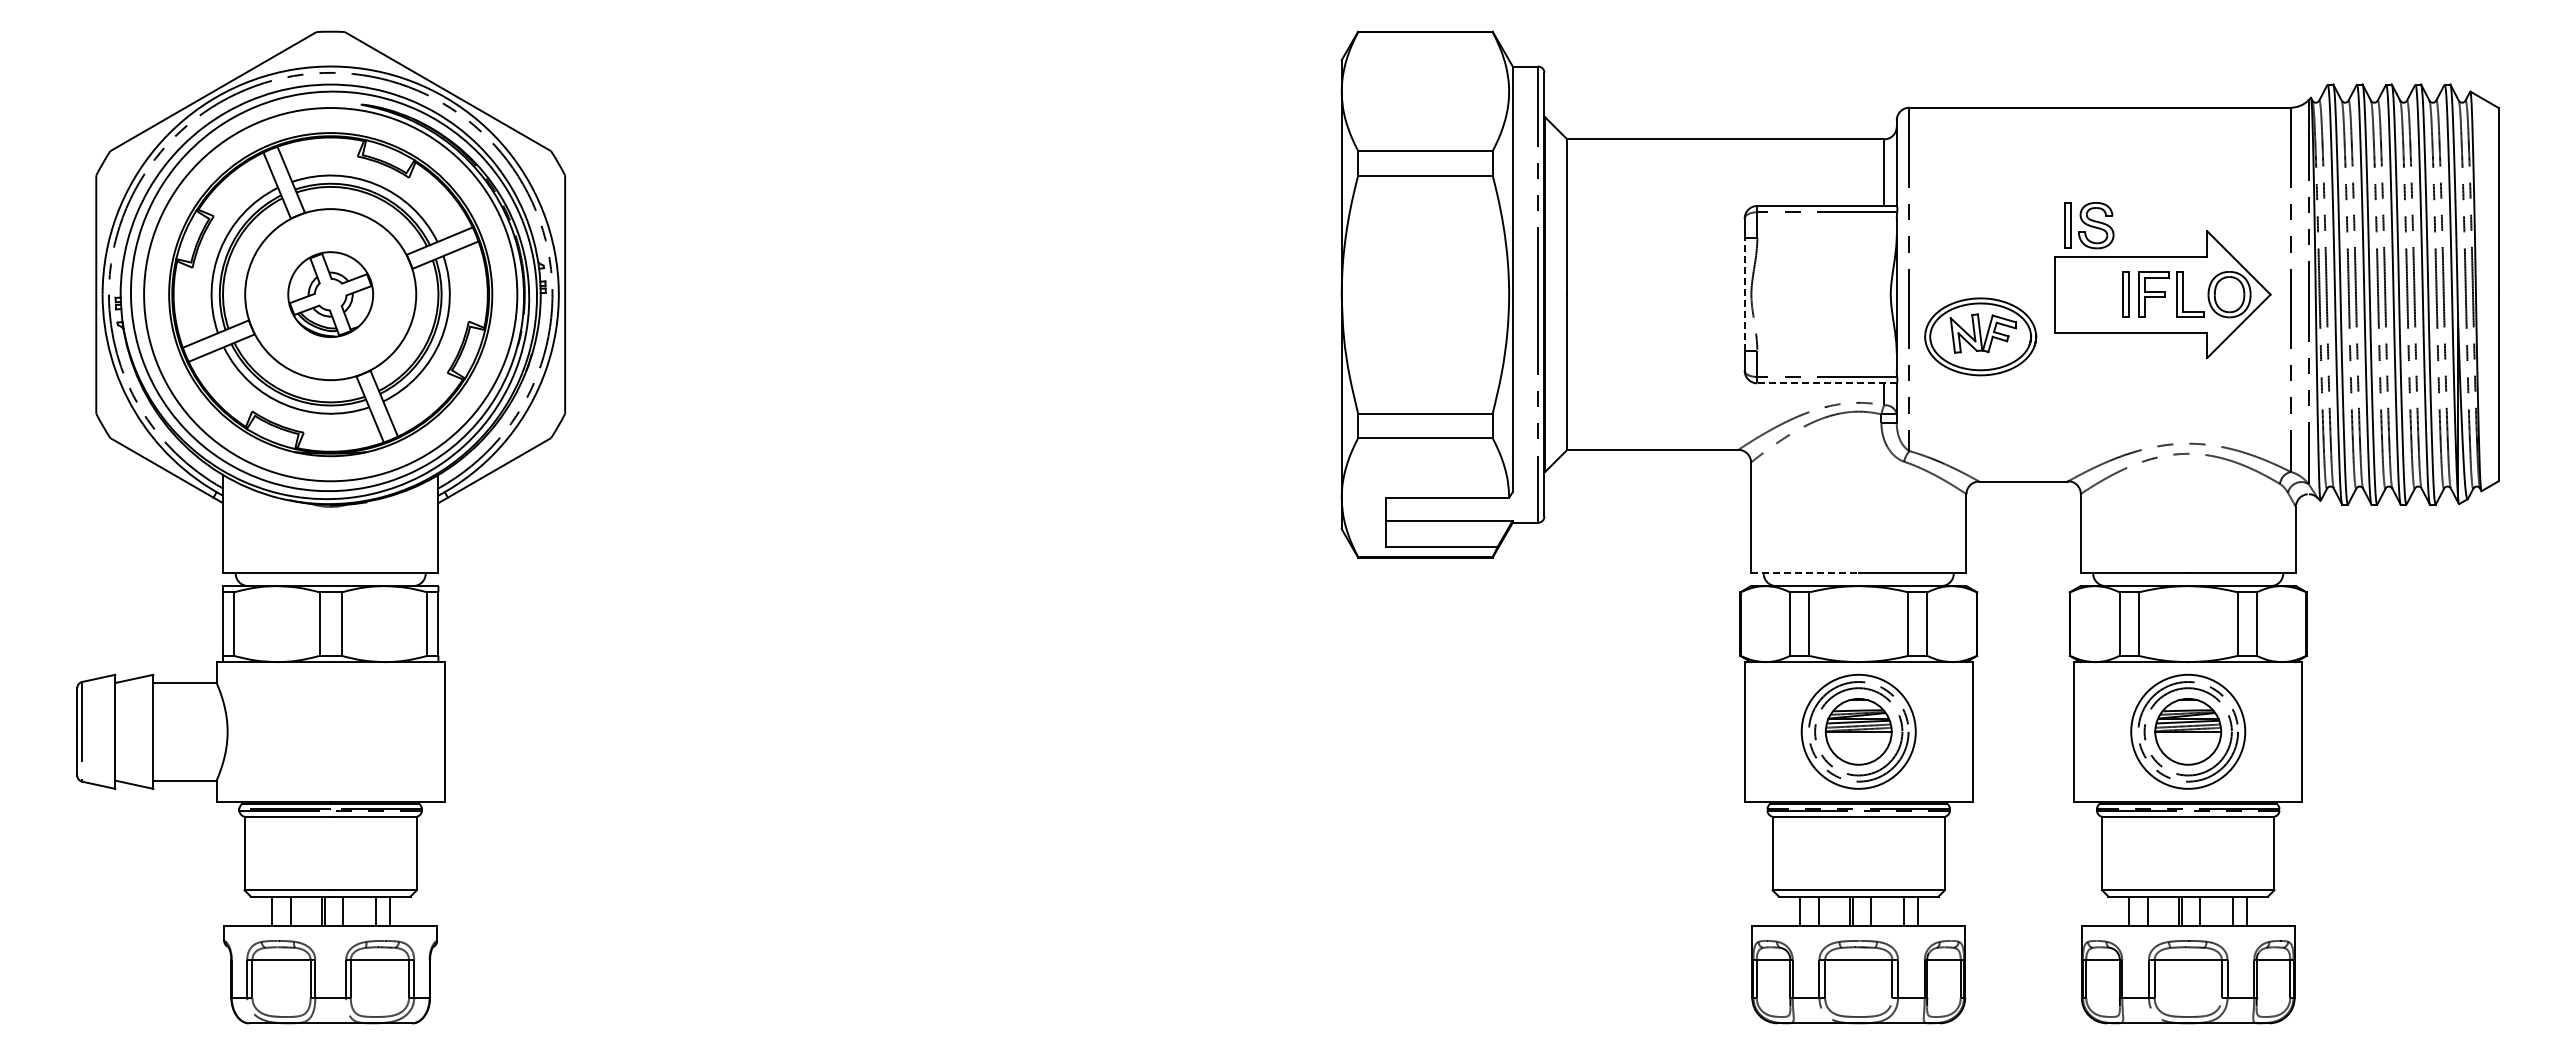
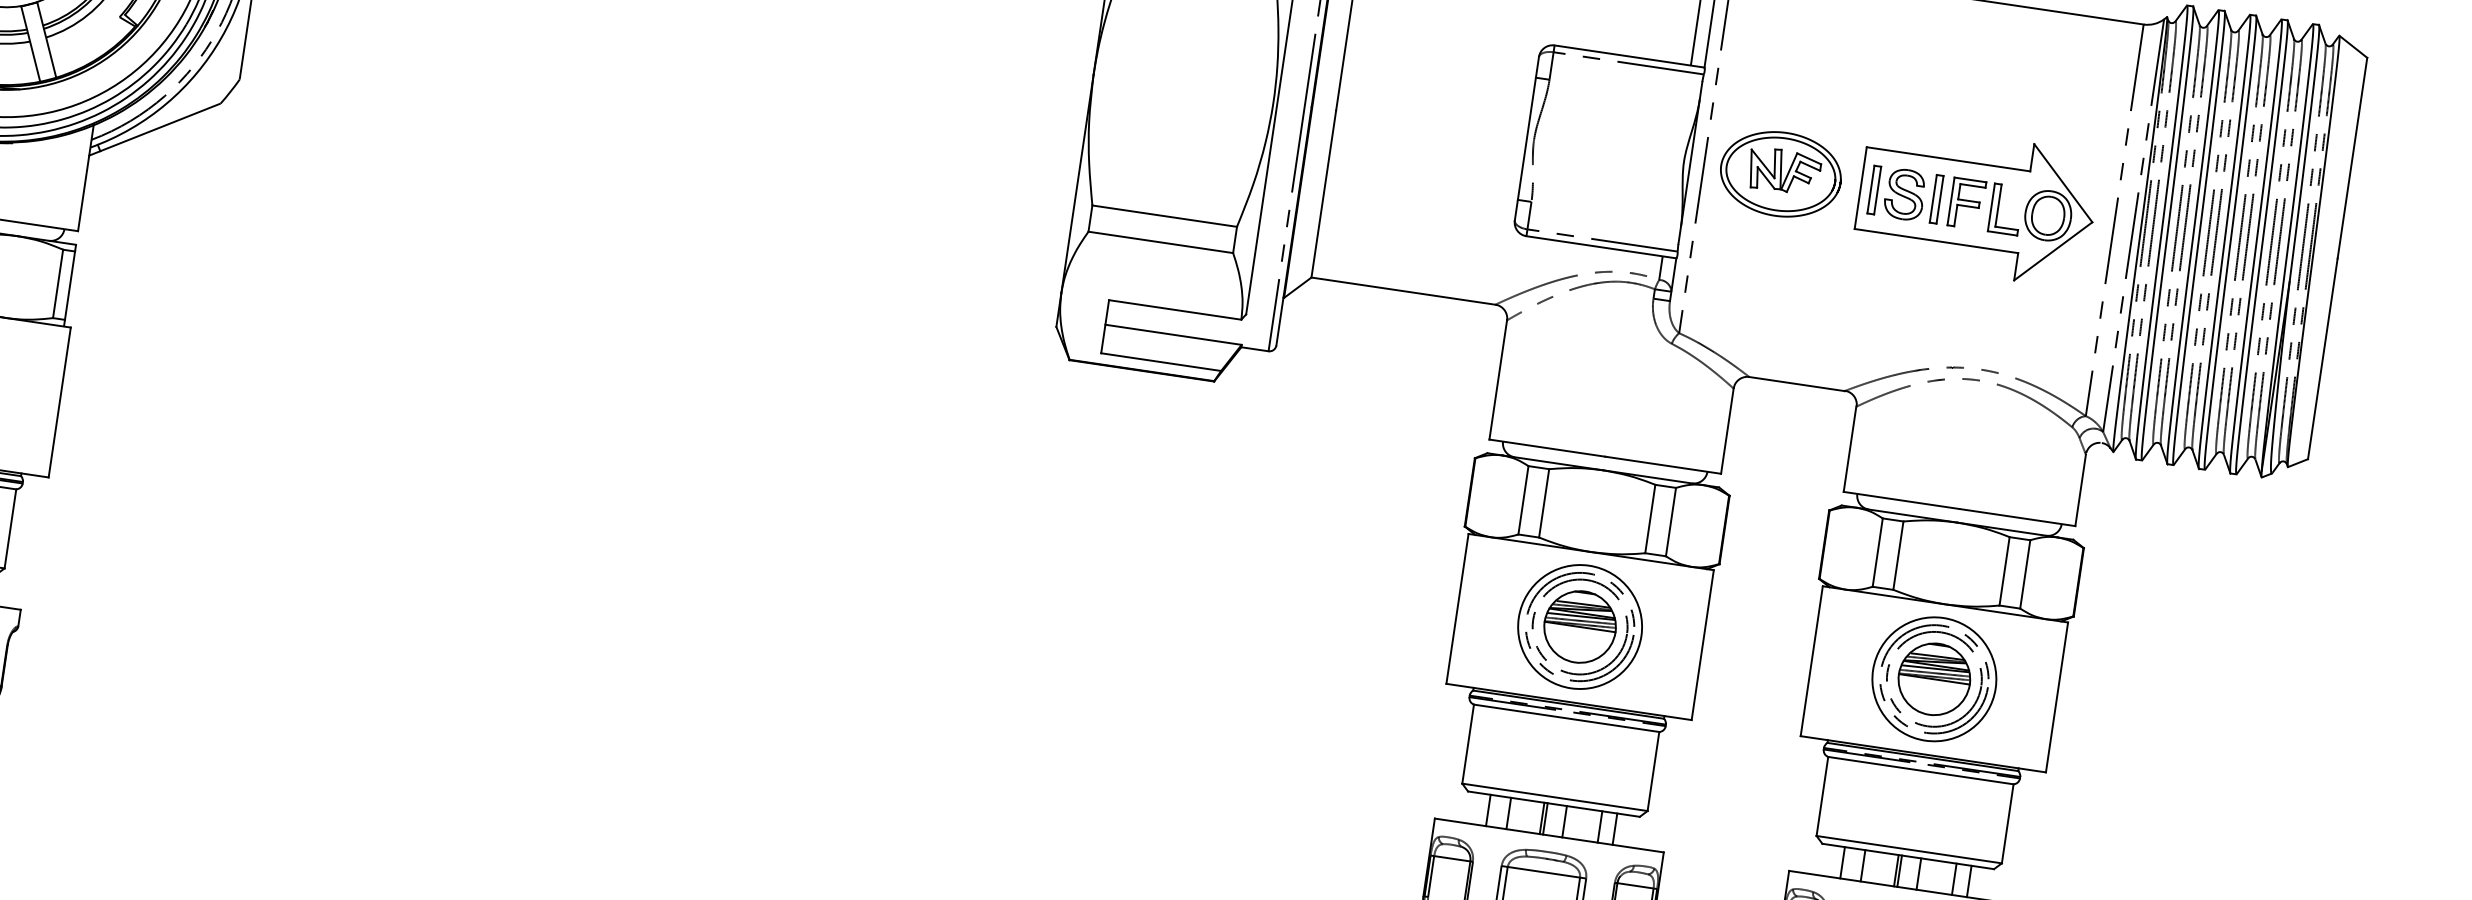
part: (2089, 225) -> (1897, 193), moved
line: (1744, 294) -> (1526, 138), dashed -> solid
part: (1980, 336) -> (1780, 173), moved
line: (1827, 383) -> (1601, 247), dashed -> solid
line: (1804, 573) -> (1546, 448), dashed -> solid

